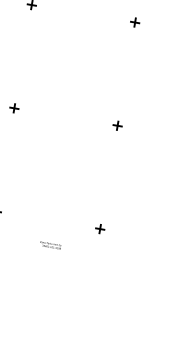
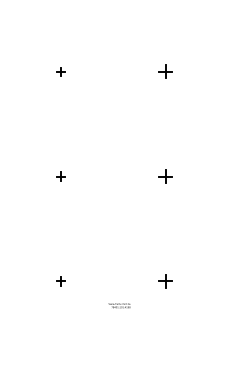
part: (134, 22) -> (165, 71), size x1.6
part: (117, 125) -> (165, 176), size x1.6
part: (99, 229) -> (165, 281), size x1.6

